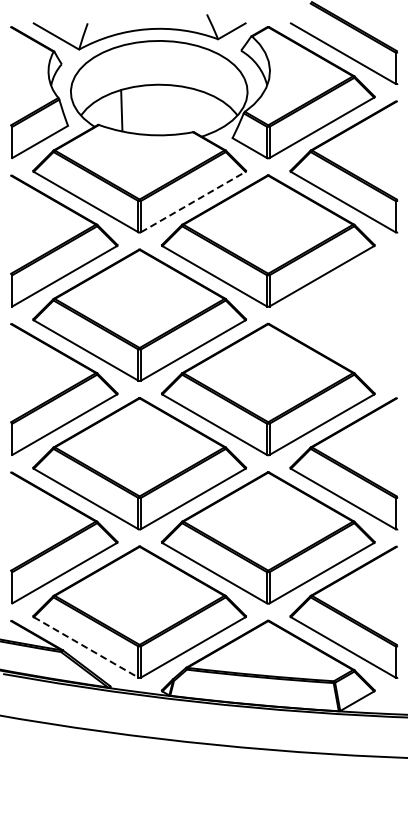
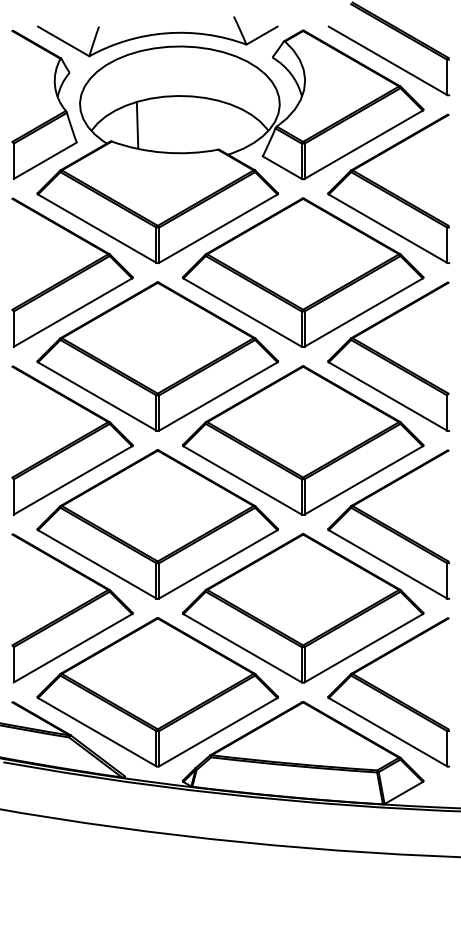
line: (193, 201) -> (218, 228), dashed -> solid
part: (343, 314) -> (388, 355), added
line: (86, 647) -> (97, 732), dashed -> solid

